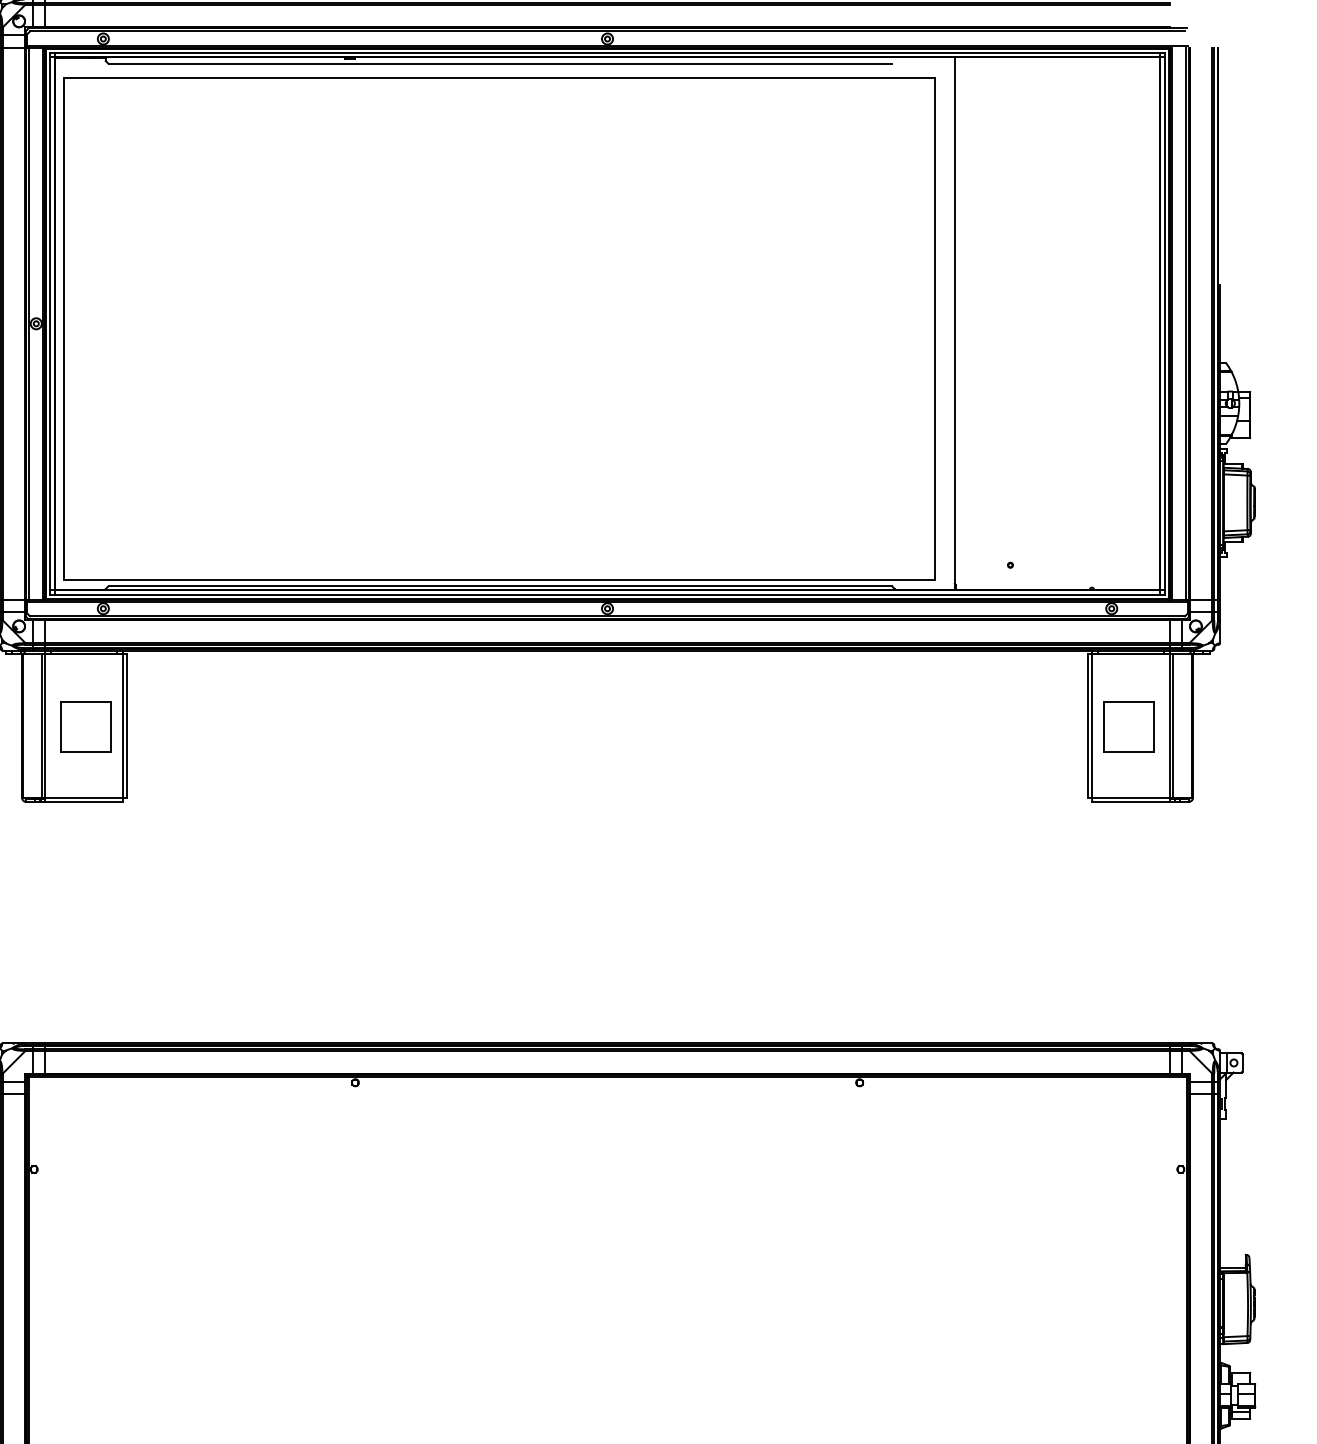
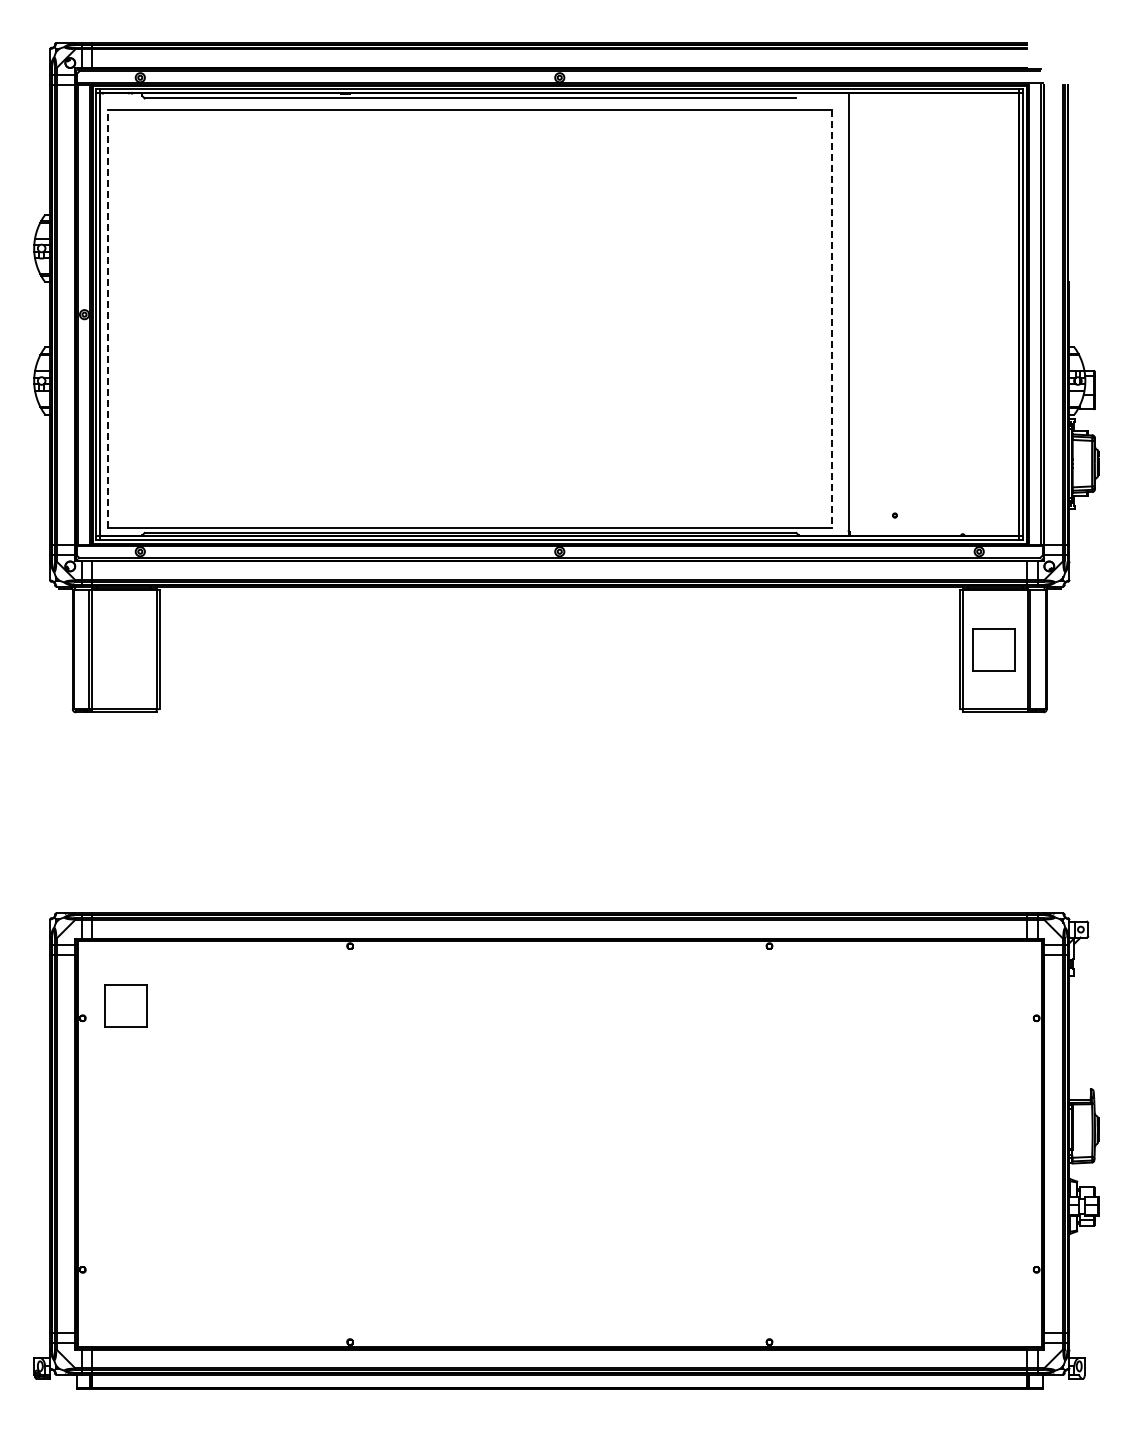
line: (63, 329) -> (107, 319), solid -> dashed
line: (934, 329) -> (831, 319), solid -> dashed
part: (85, 726) -> (125, 1005), moved

